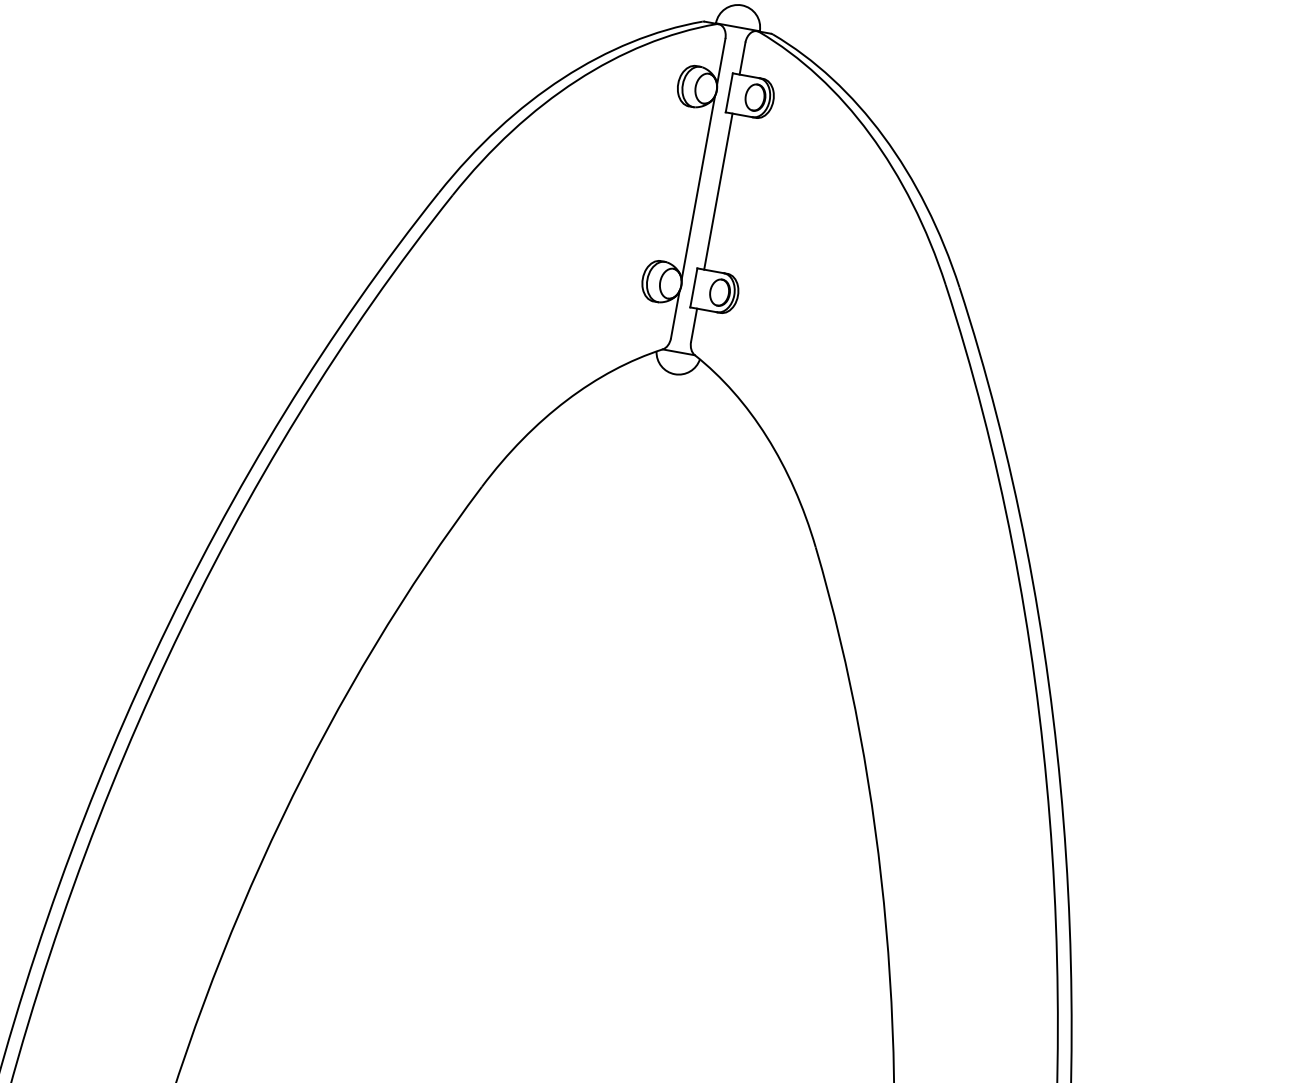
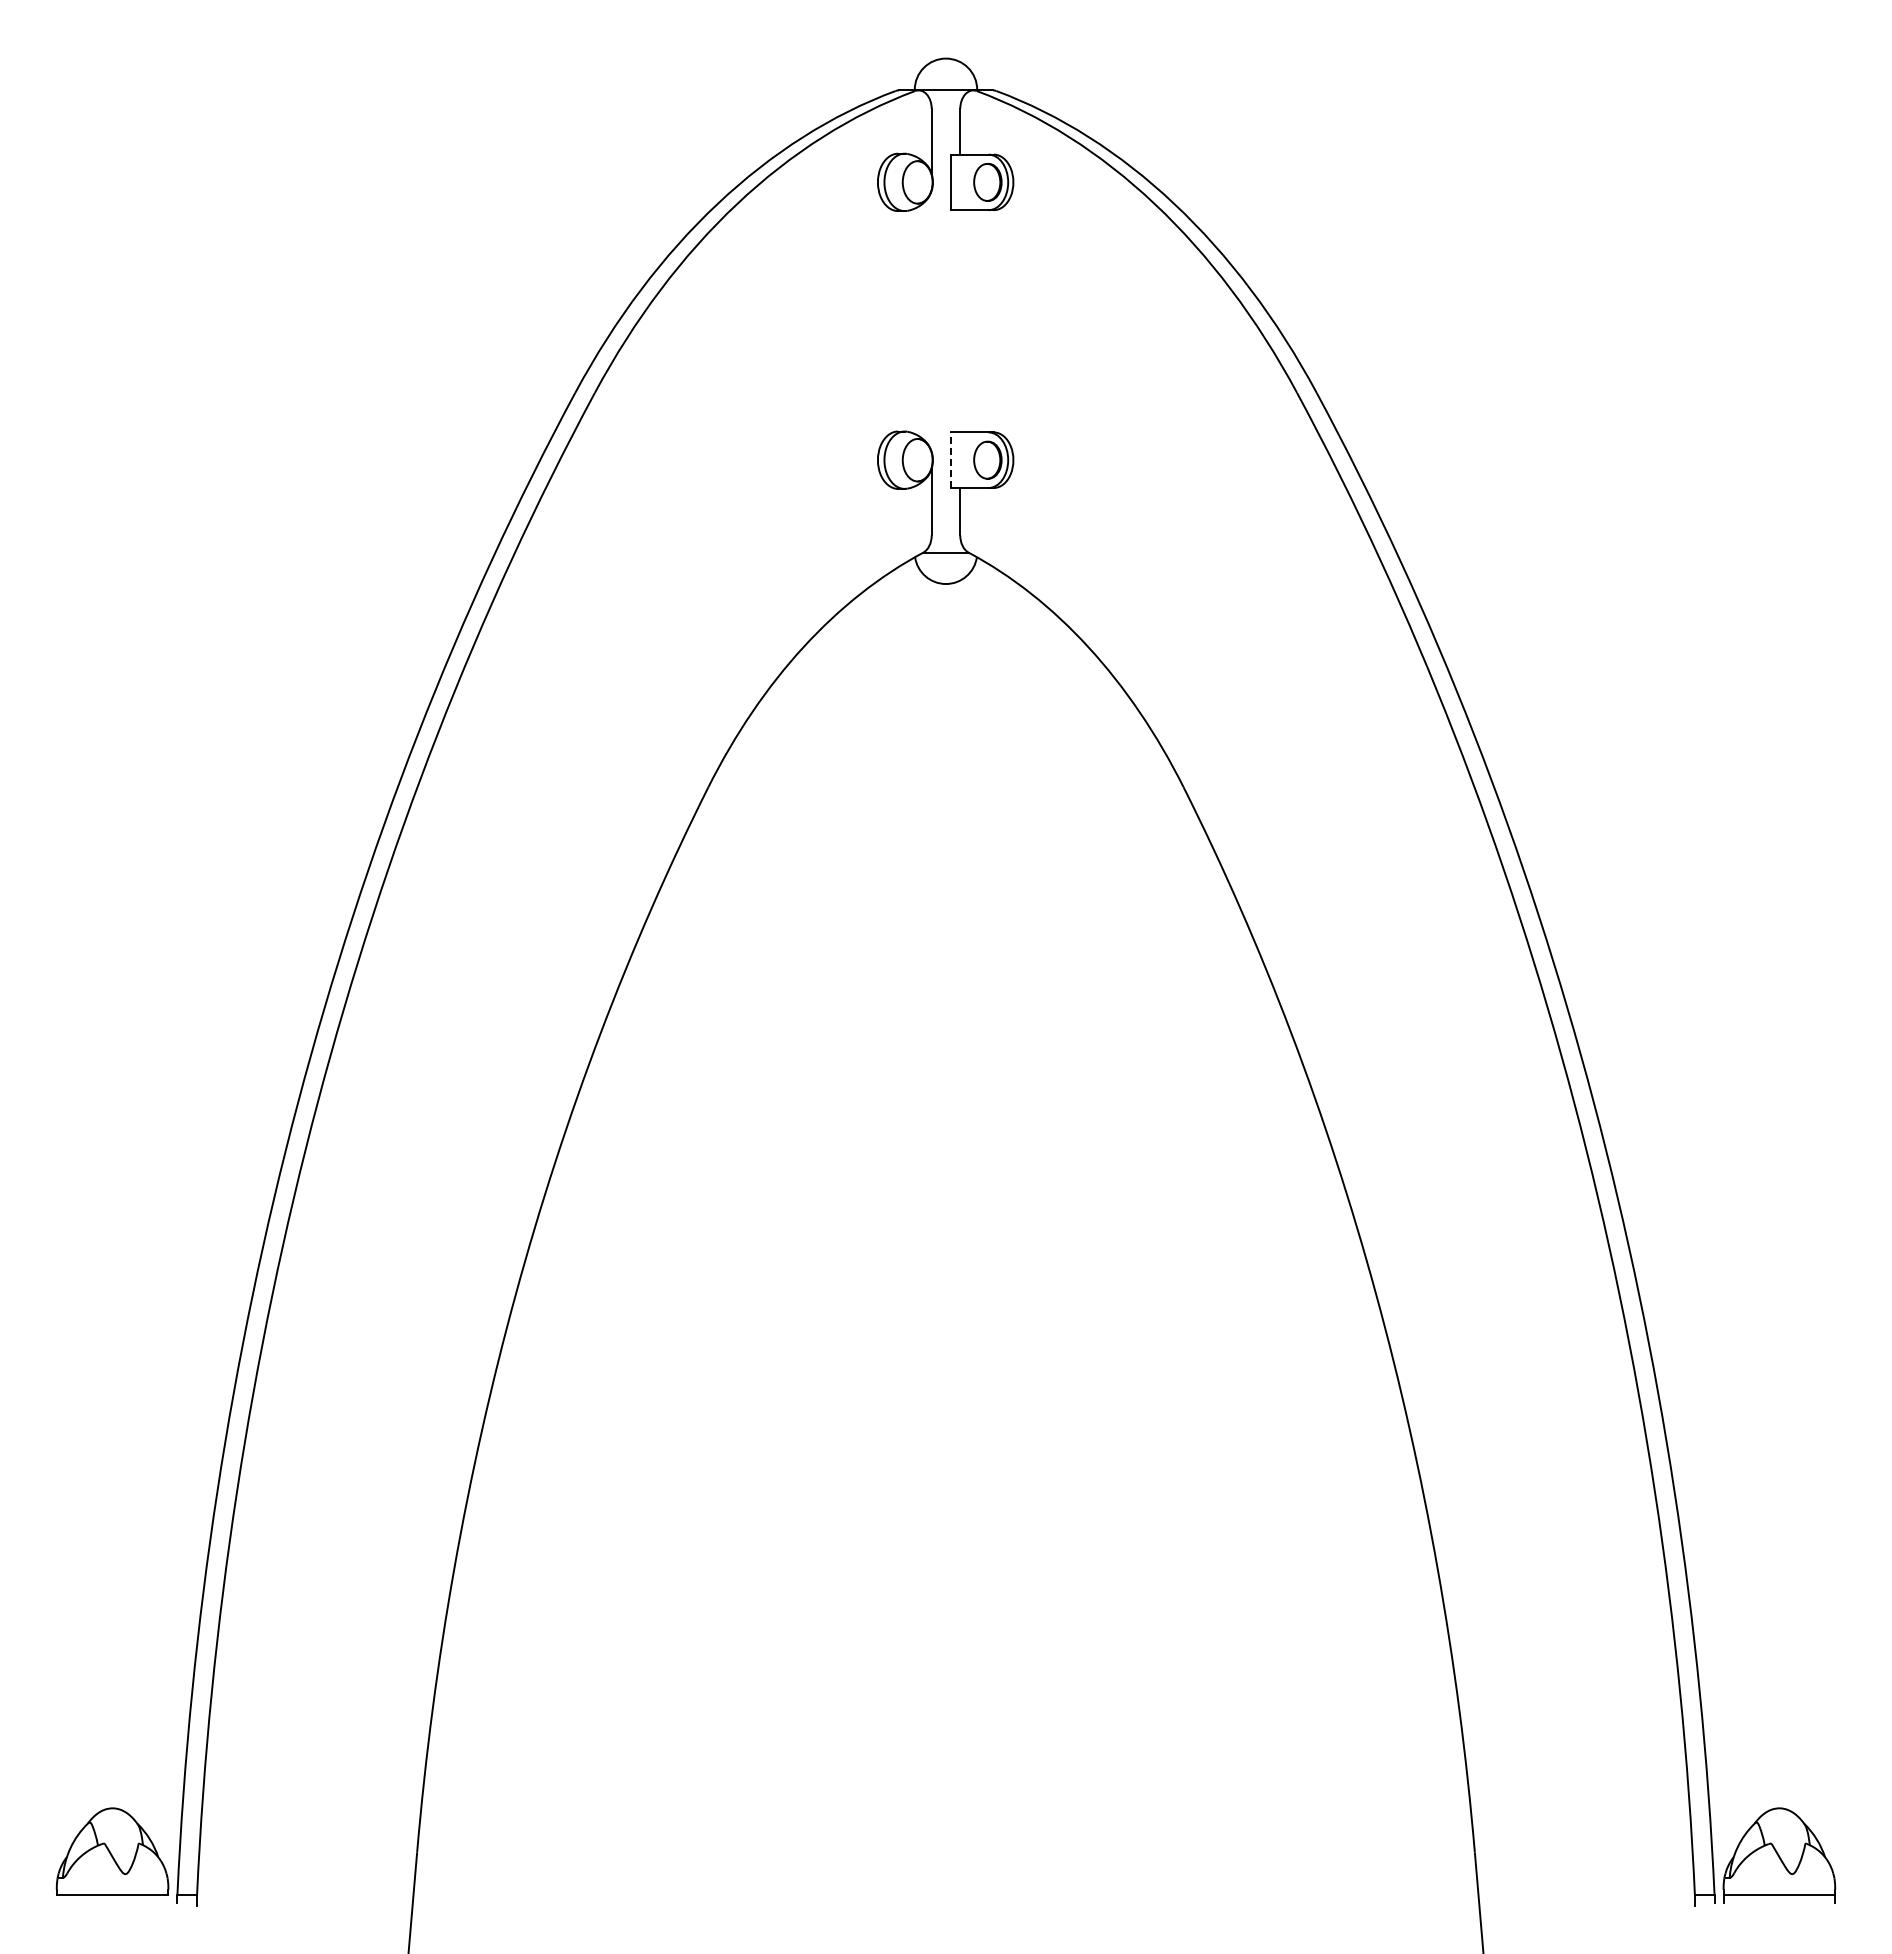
line: (698, 187) -> (931, 320), removed
line: (718, 191) -> (960, 321), removed
line: (693, 288) -> (950, 460), solid -> dashed

